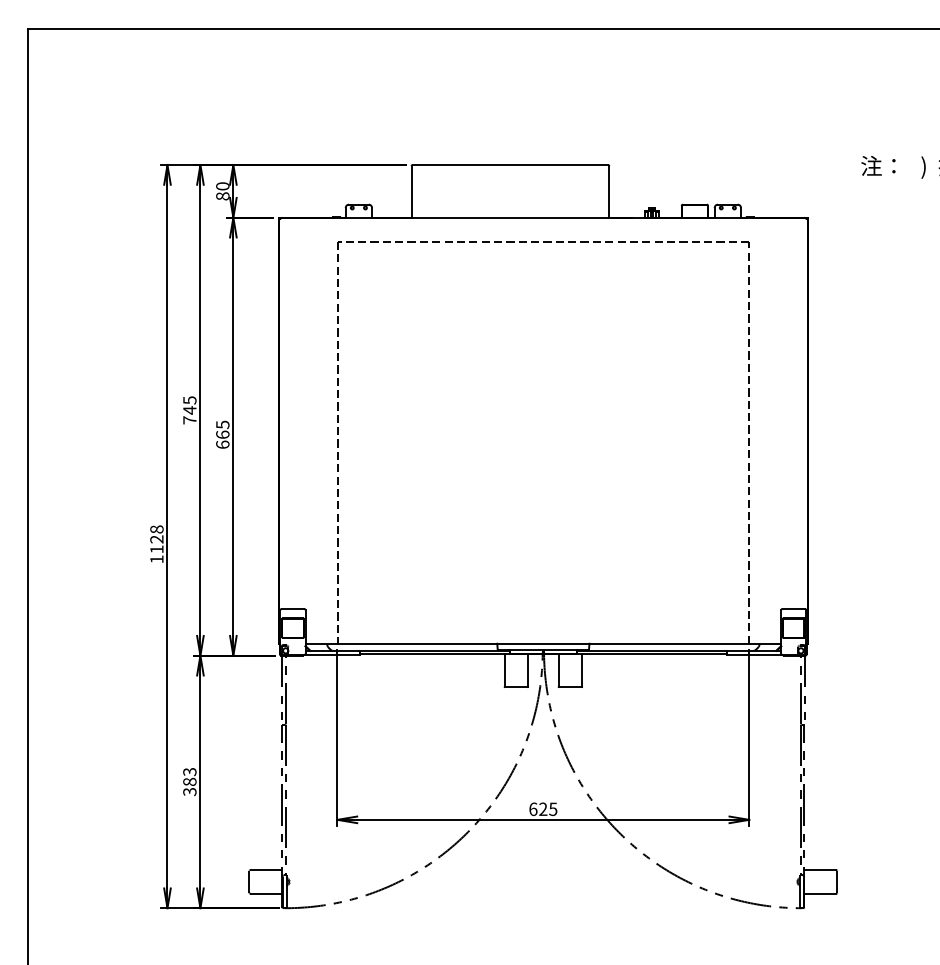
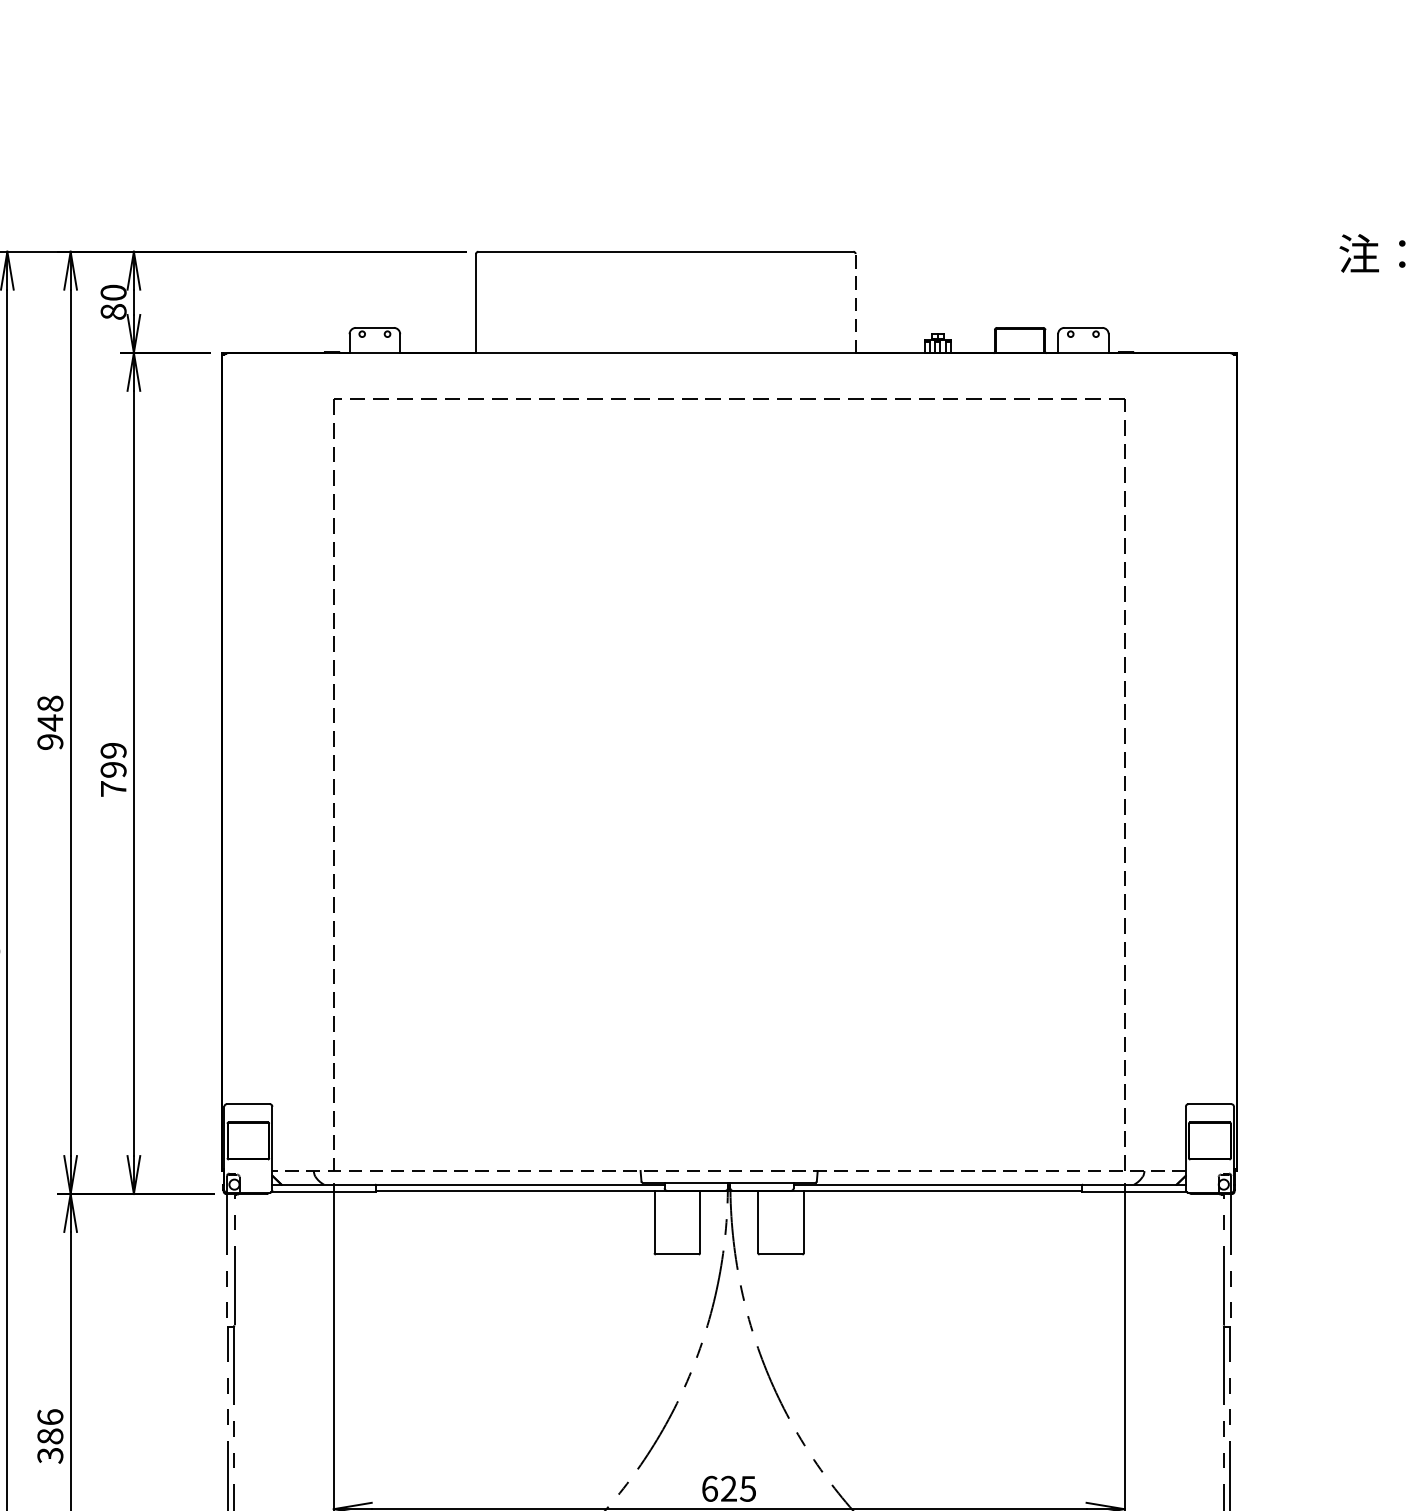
line: (609, 192) -> (856, 304), solid -> dashed
text: (189, 410) -> (49, 723), 745 -> 948
text: (222, 434) -> (113, 769), 665 -> 799
line: (543, 643) -> (729, 1170), solid -> dashed
text: (189, 771) -> (49, 1416), 383 -> 386

